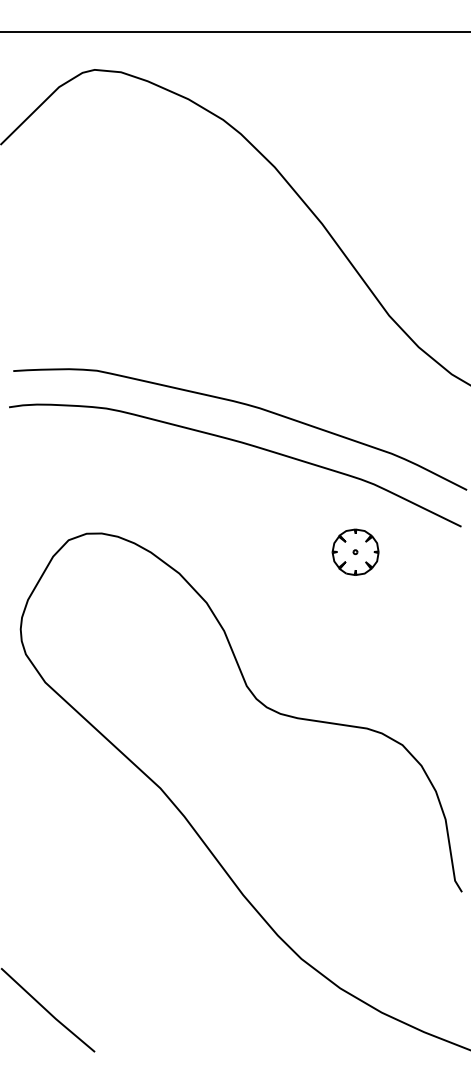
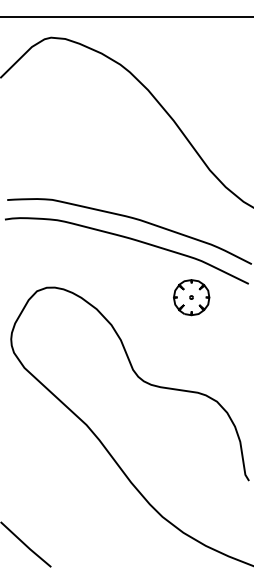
part: (355, 551) -> (191, 297), size x1.43

